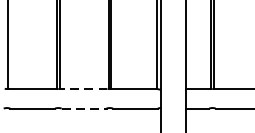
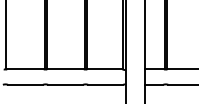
line: (83, 88) -> (65, 69), dashed -> solid
line: (85, 108) -> (66, 84), dashed -> solid

